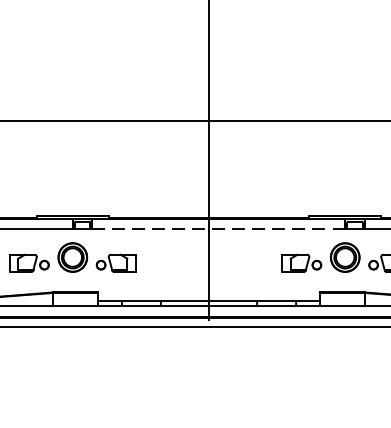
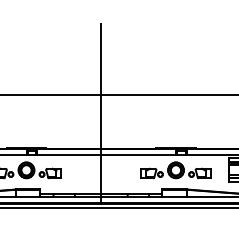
line: (218, 228) -> (106, 154), dashed -> solid

